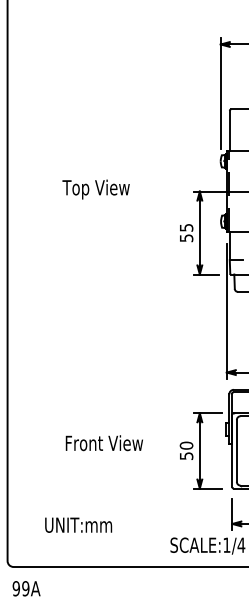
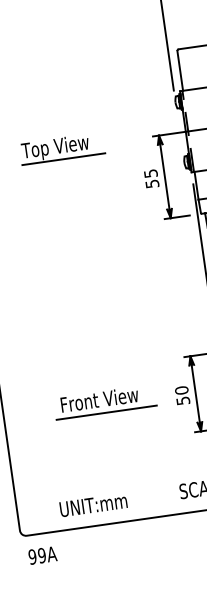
line: (102, 201) -> (63, 159), added
line: (109, 457) -> (106, 413), added
text: (78, 524) -> (93, 504), moved

